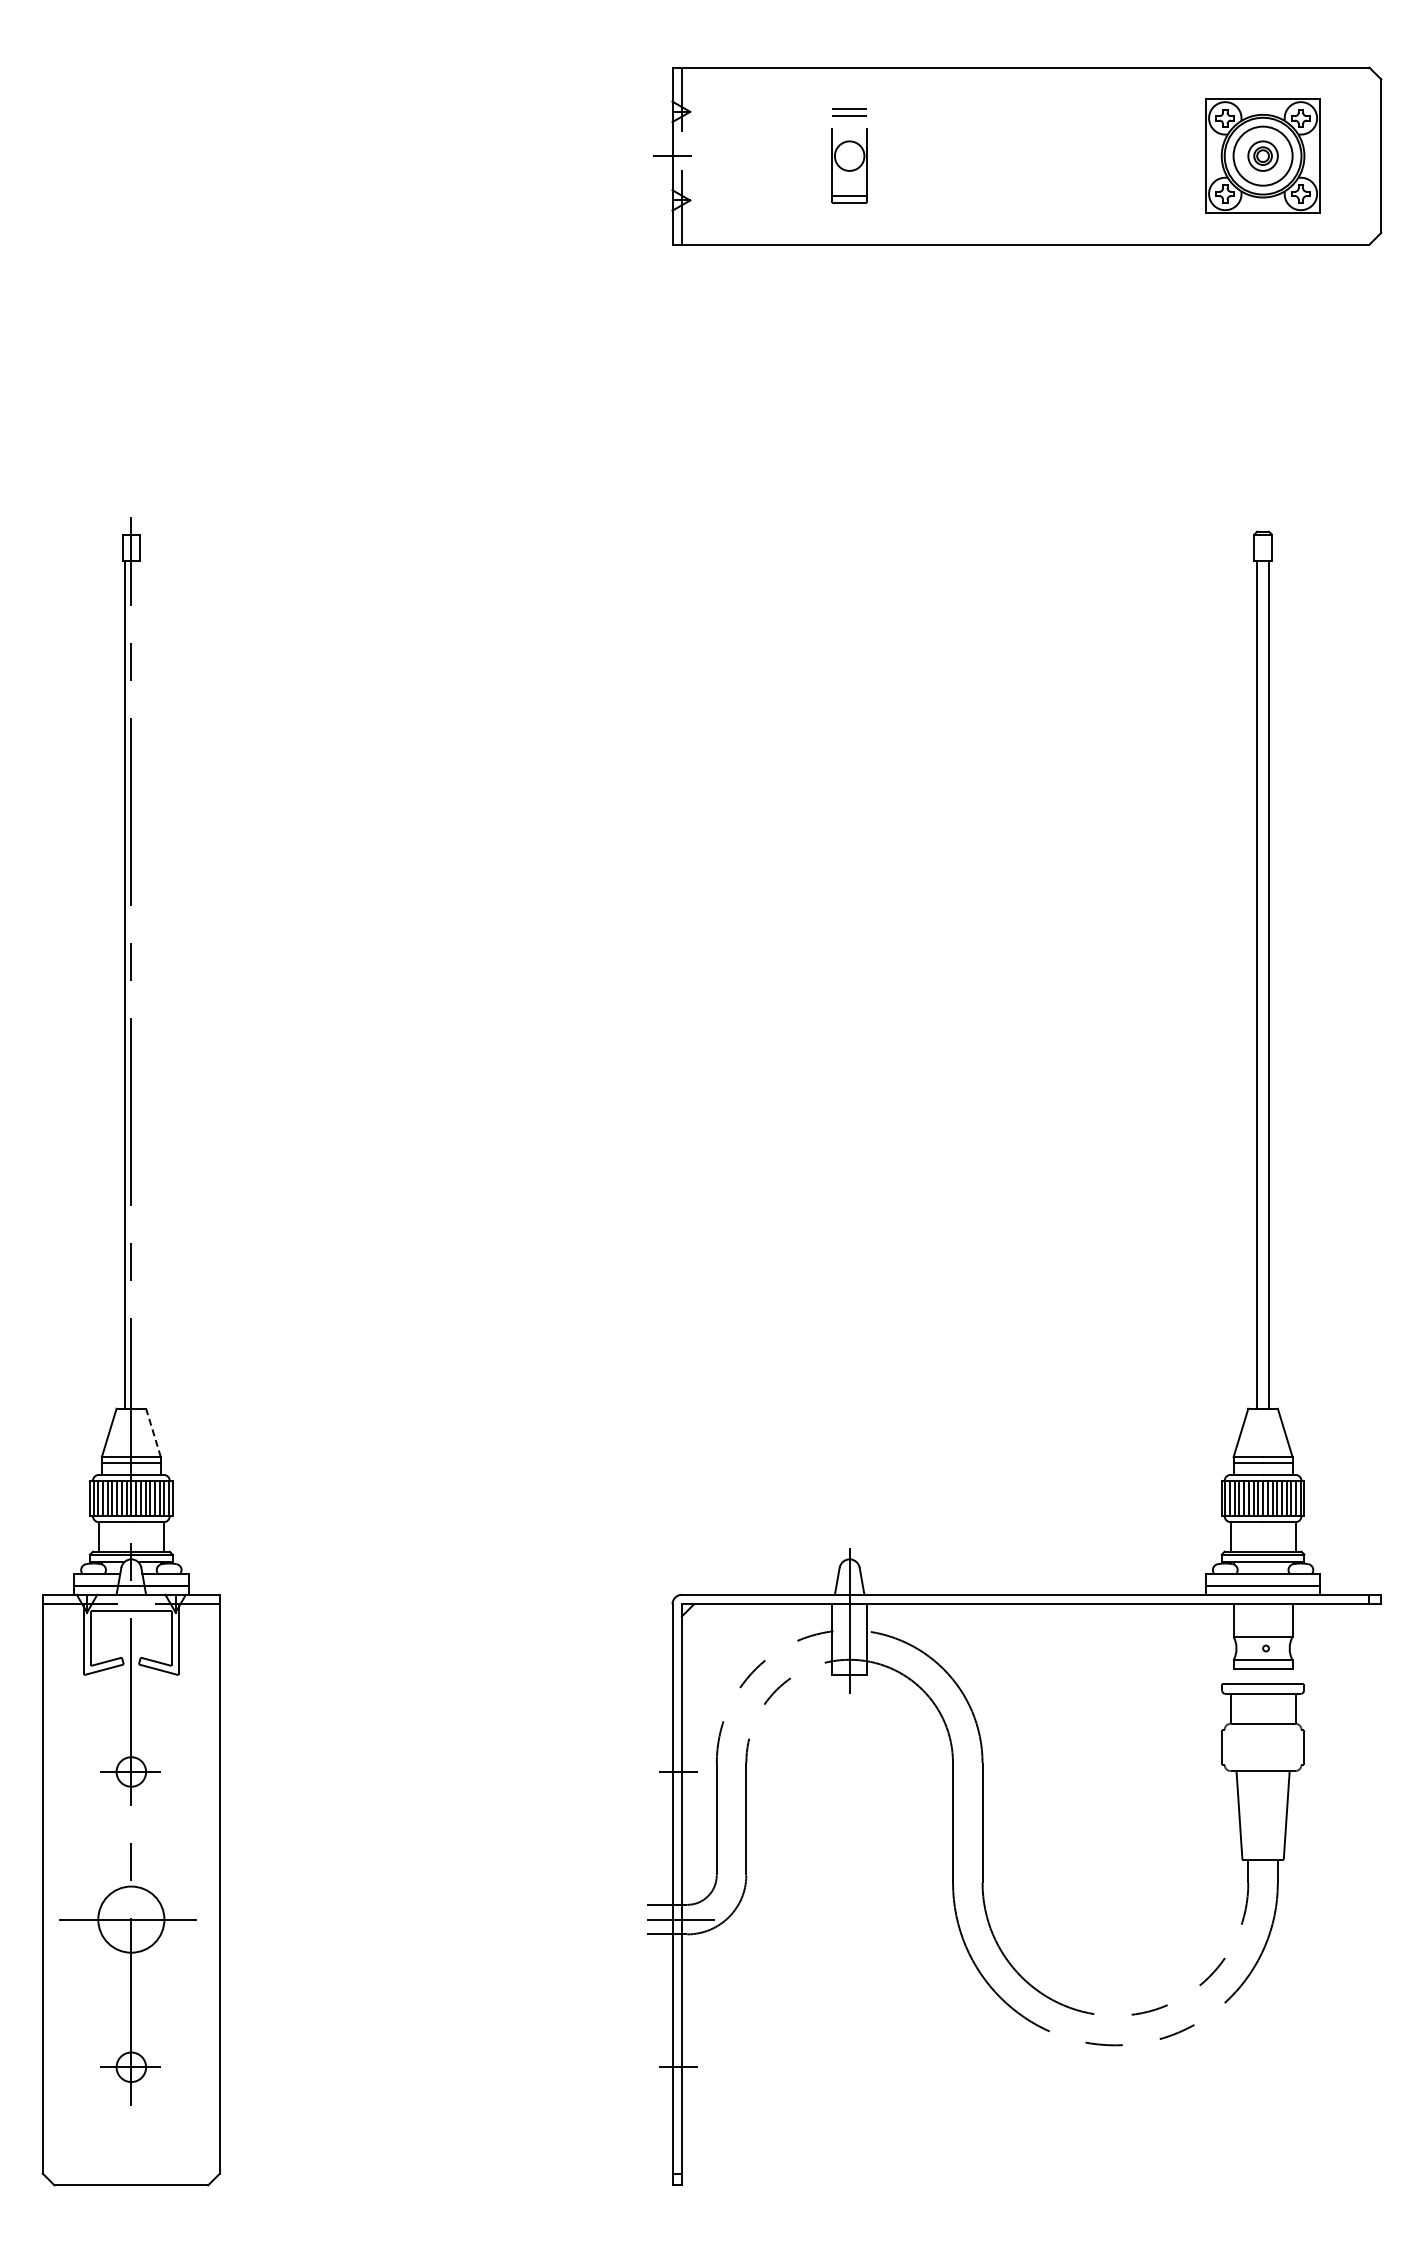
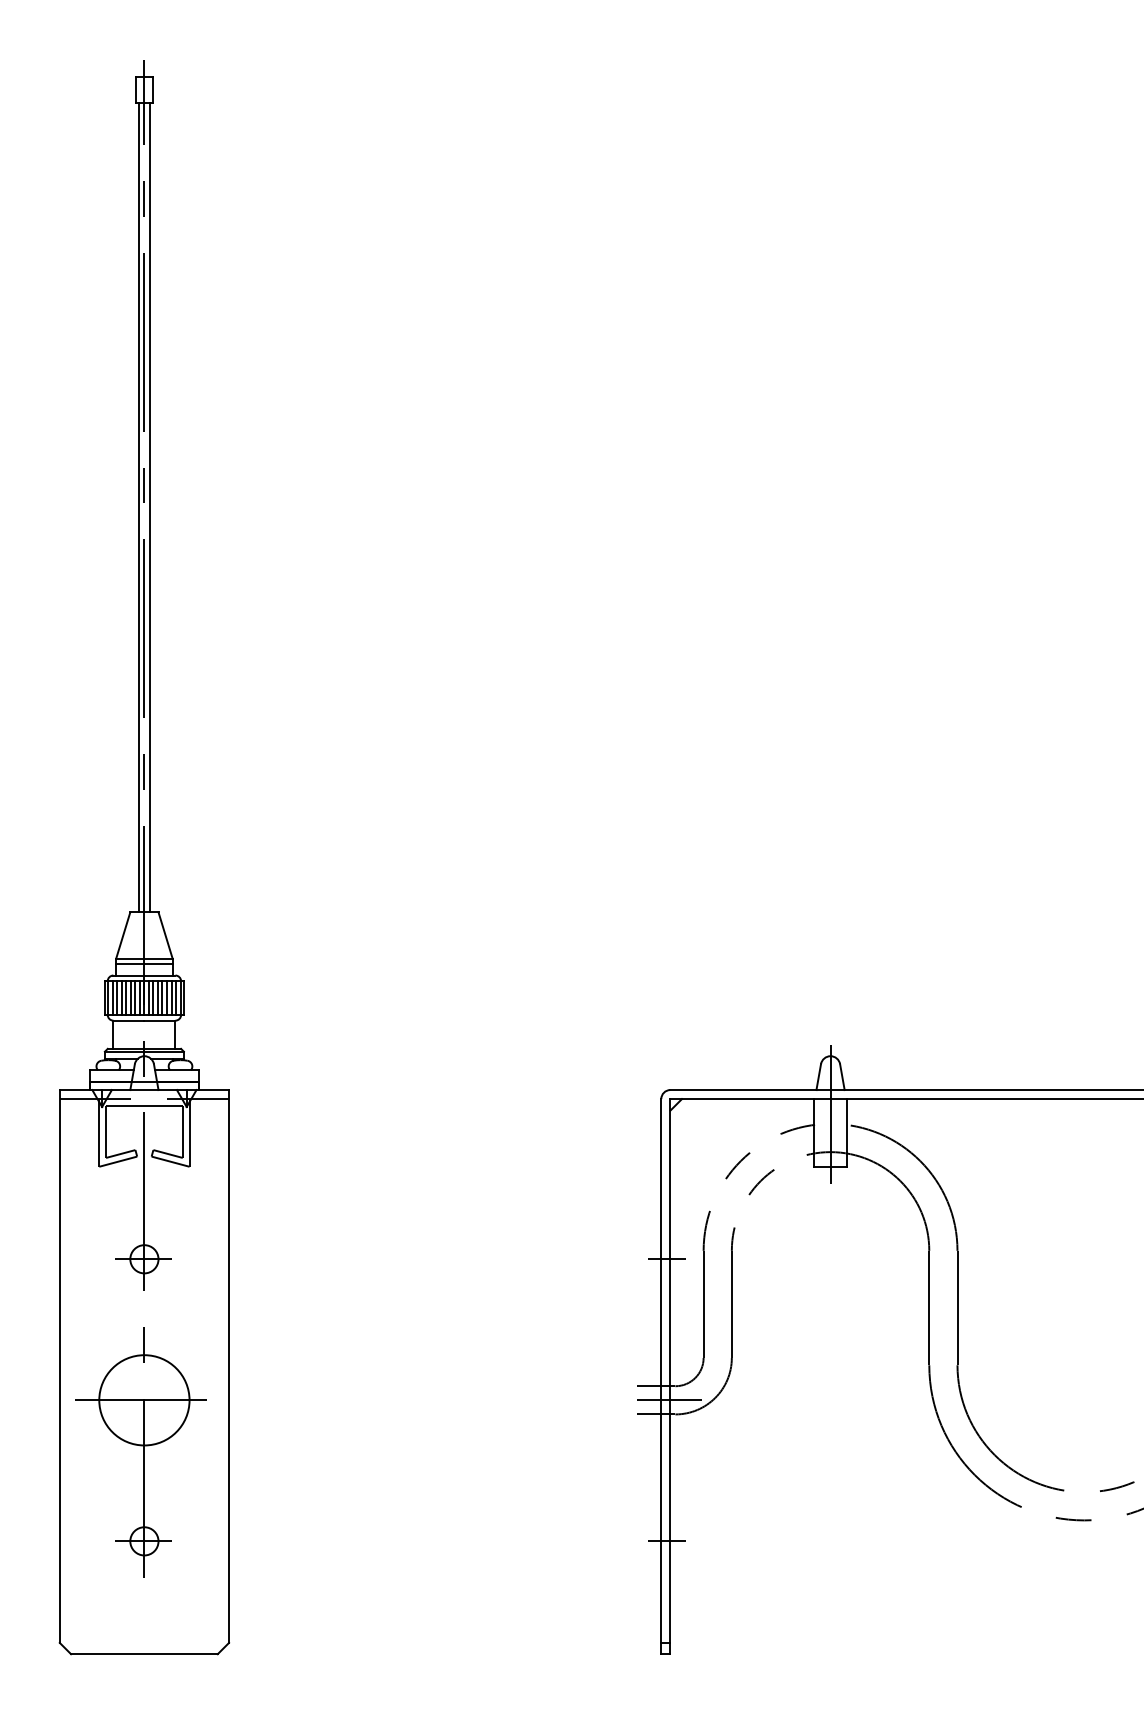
line: (137, 984) -> (150, 507), added
line: (153, 1432) -> (165, 935), dashed -> solid
circle: (131, 1919) -> (144, 1400), size x1.43

